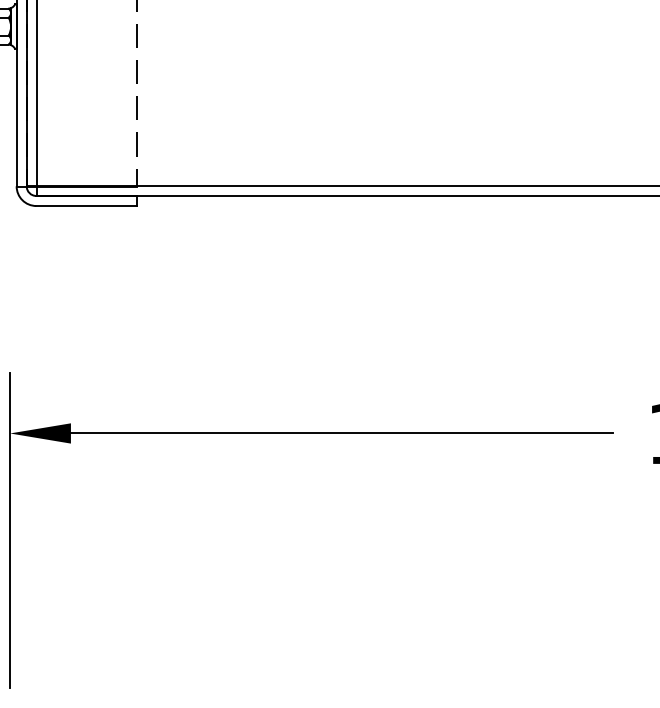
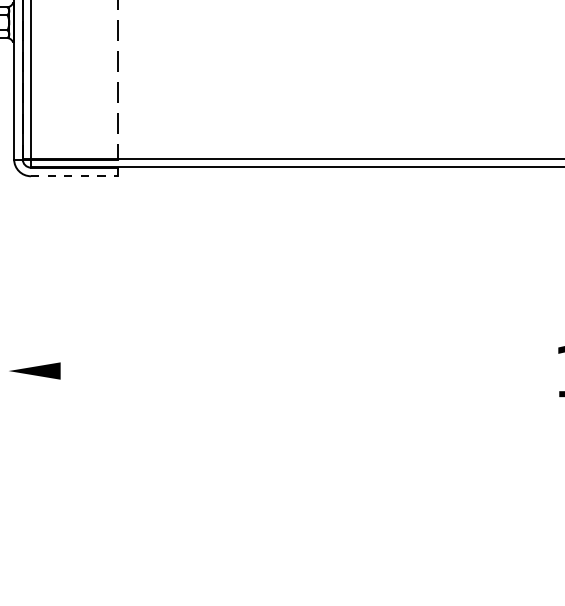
line: (87, 206) -> (74, 176), solid -> dashed
line: (341, 433) -> (292, 371), removed
line: (10, 529) -> (8, 453), removed

